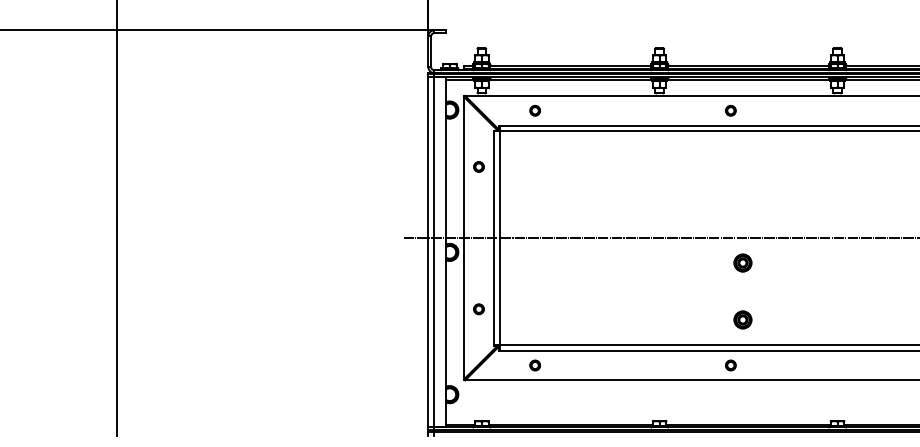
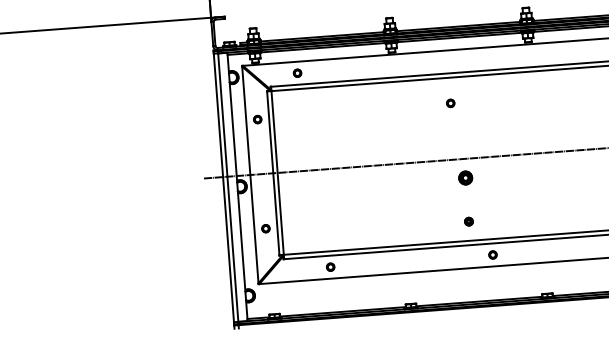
part: (730, 110) -> (450, 103), moved
part: (742, 319) -> (468, 221), size x0.6
part: (534, 365) -> (330, 267), moved
part: (730, 365) -> (492, 255), moved

